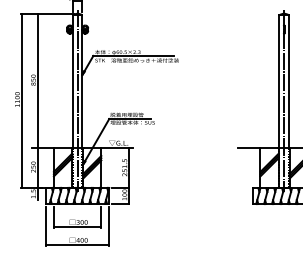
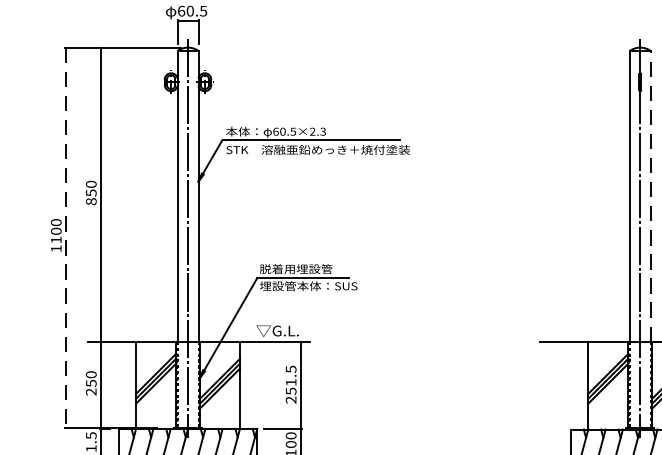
line: (288, 81) -> (649, 195), solid -> dashed
line: (21, 100) -> (65, 237), solid -> dashed

